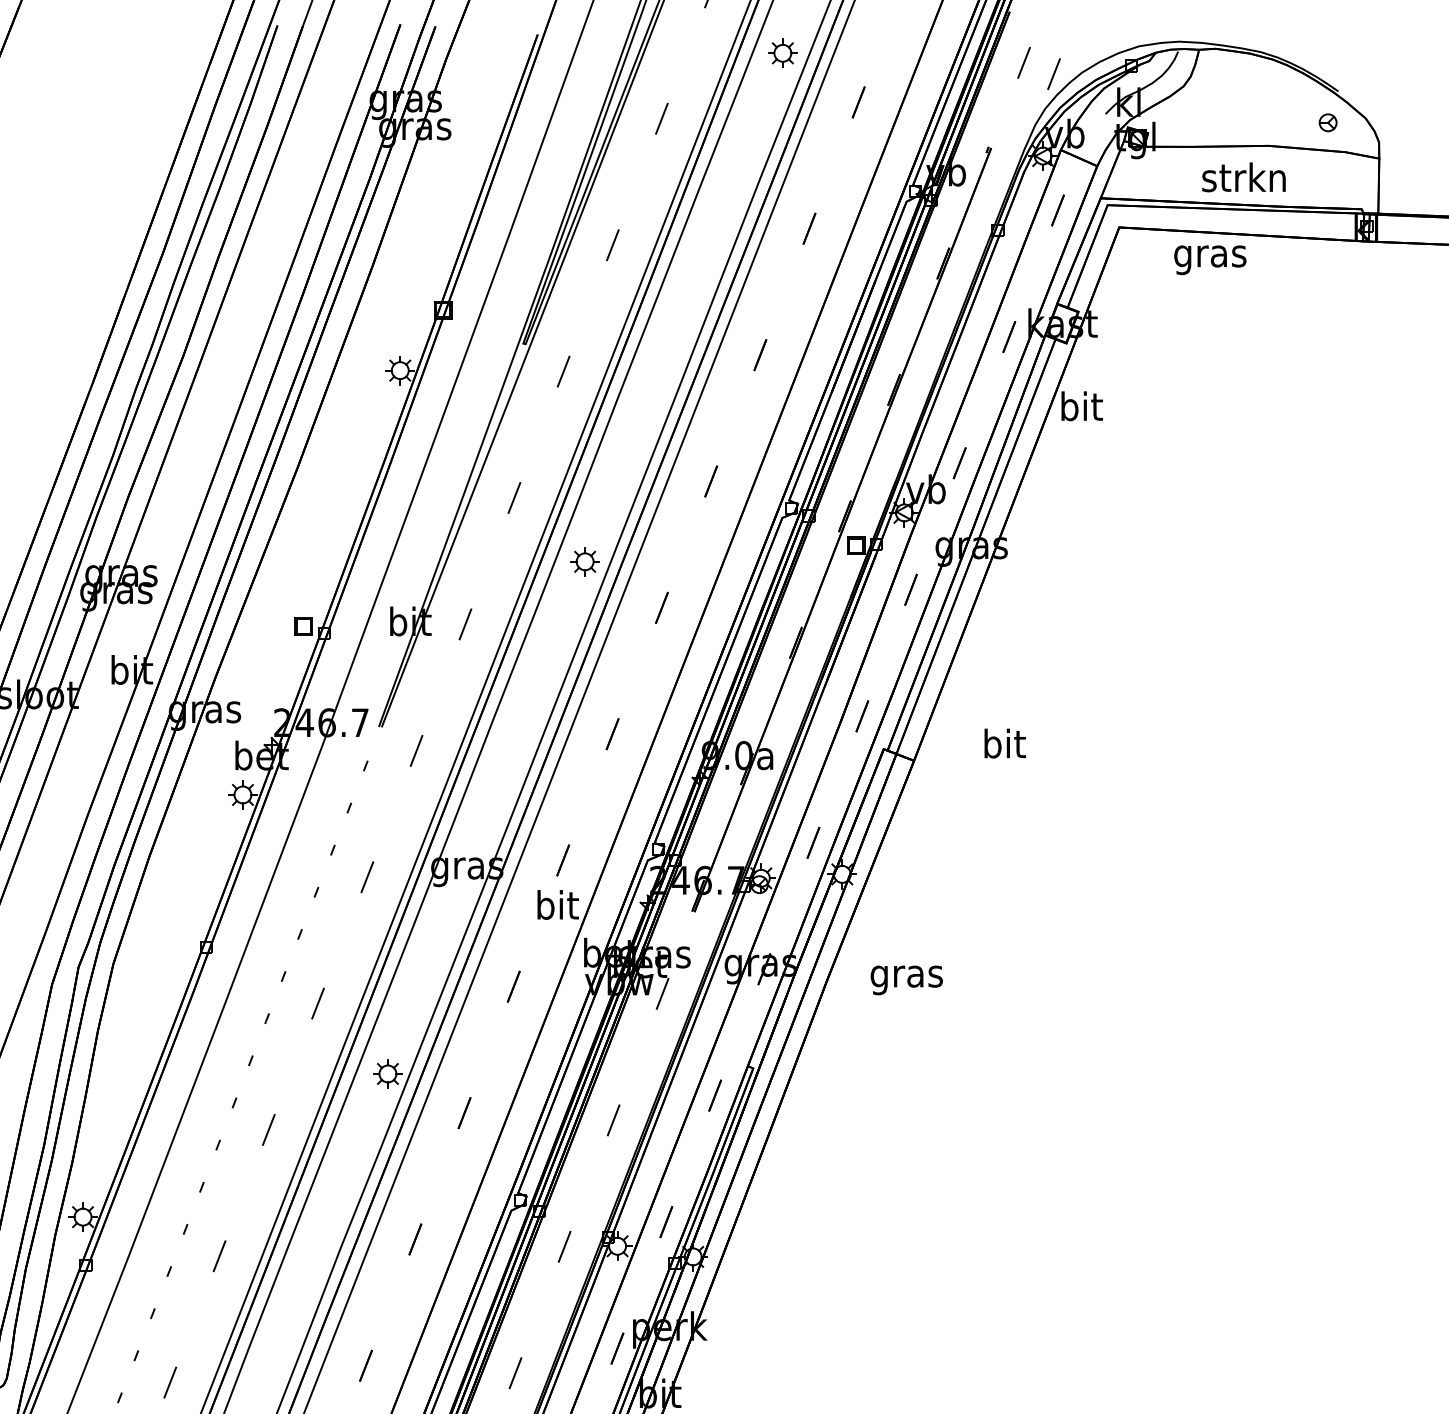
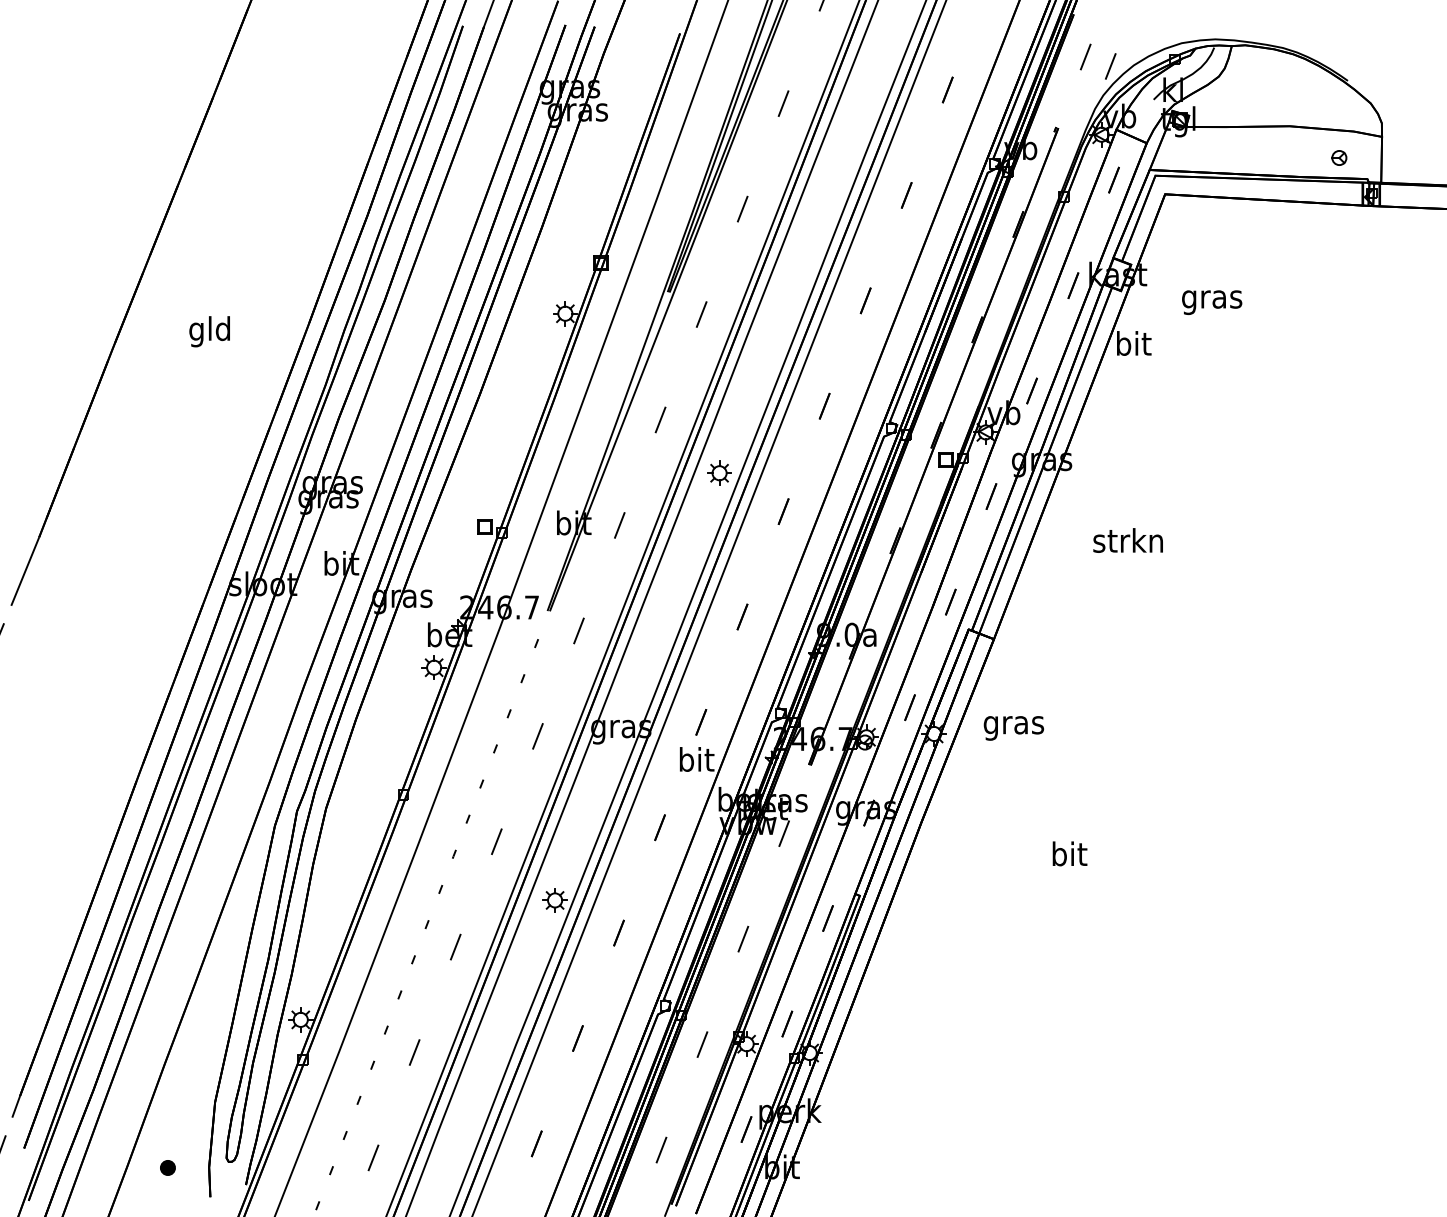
part: (782, 52) -> (884, 48), removed
part: (1328, 122) -> (1339, 157), moved
text: (1243, 177) -> (1127, 540), moved
text: (1210, 260) -> (1212, 302), moved
text: (1004, 743) -> (1069, 853), moved
text: (906, 980) -> (1013, 728), moved

